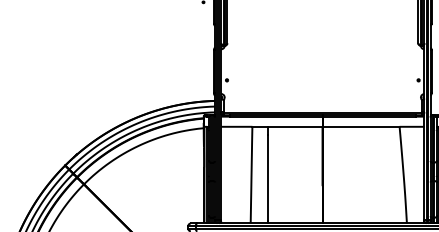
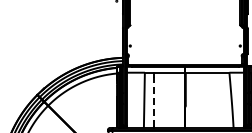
line: (267, 178) -> (153, 102), solid -> dashed

